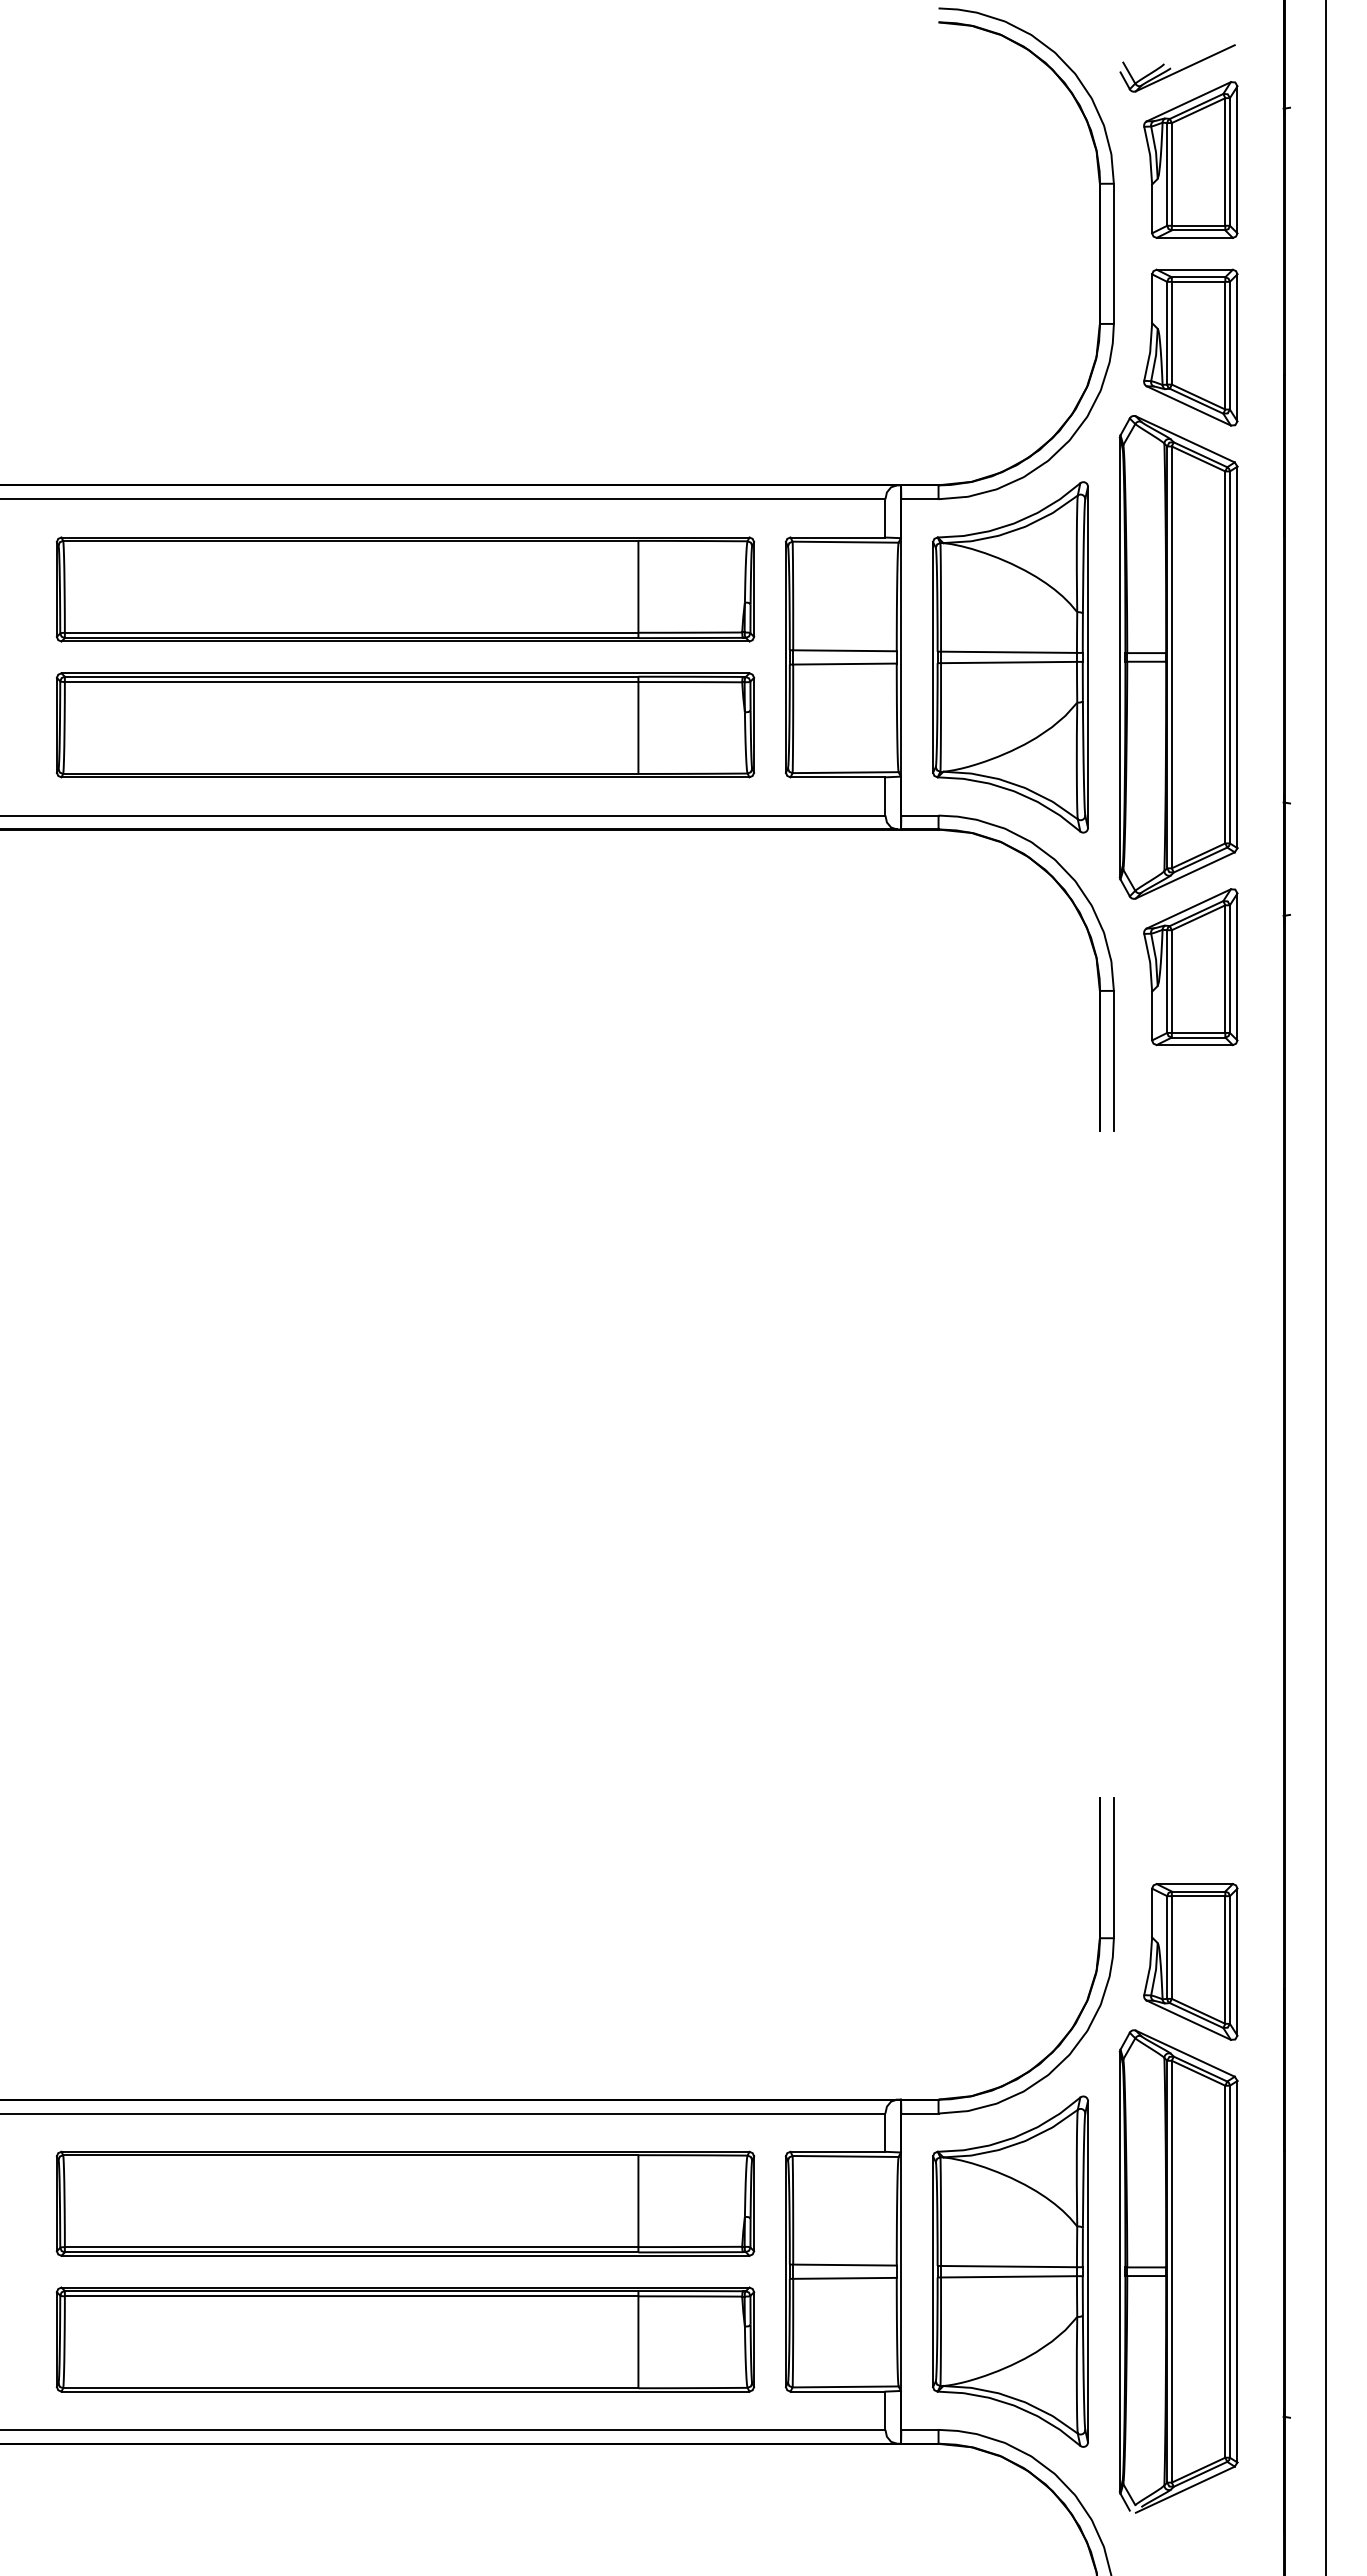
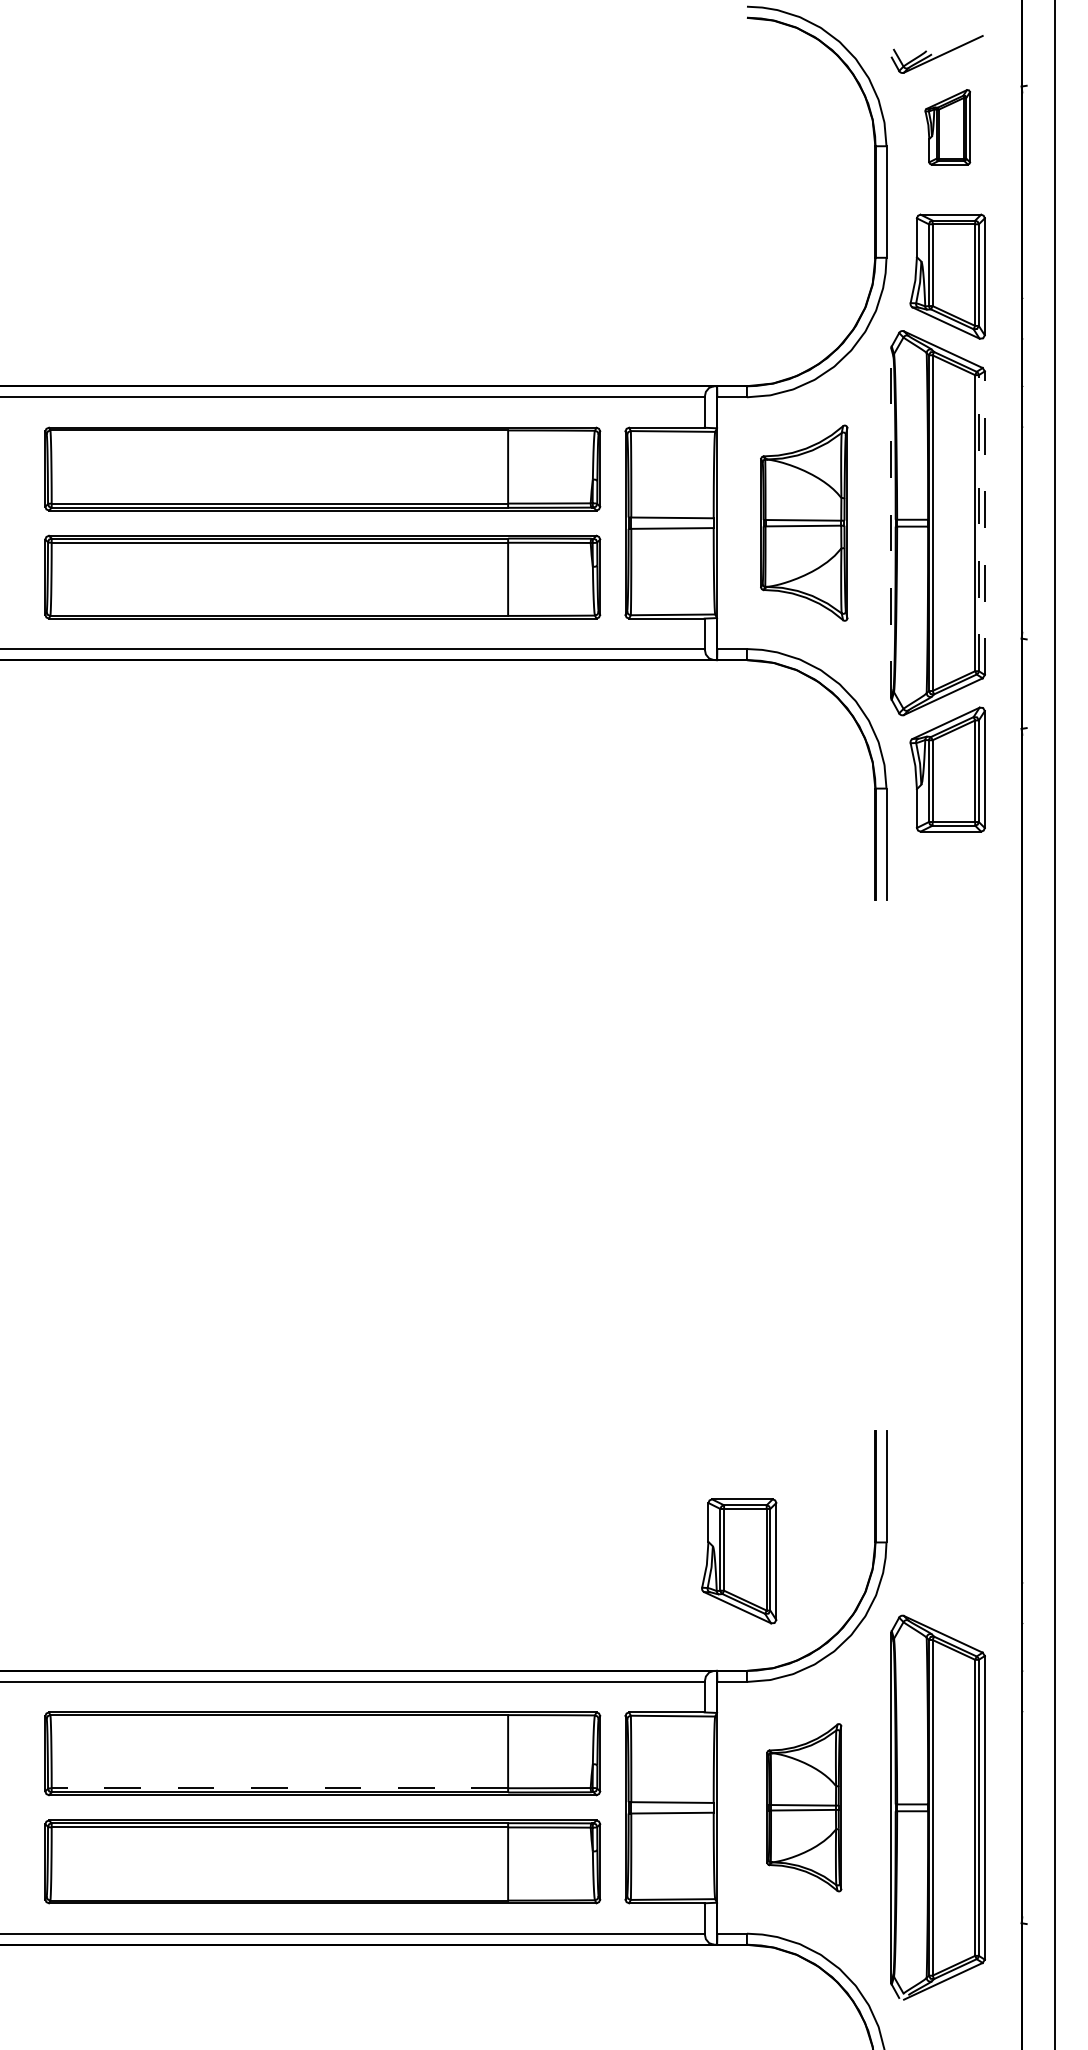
part: (1190, 159) -> (947, 126), size x0.6
part: (1010, 657) -> (804, 523), size x0.7
line: (1119, 657) -> (890, 523), solid -> dashed
line: (1229, 657) -> (978, 523), solid -> dashed
line: (1237, 657) -> (984, 523), solid -> dashed
part: (1190, 1961) -> (738, 1560), moved
line: (351, 2247) -> (279, 1788), solid -> dashed
part: (1010, 2271) -> (804, 1807), size x0.6

